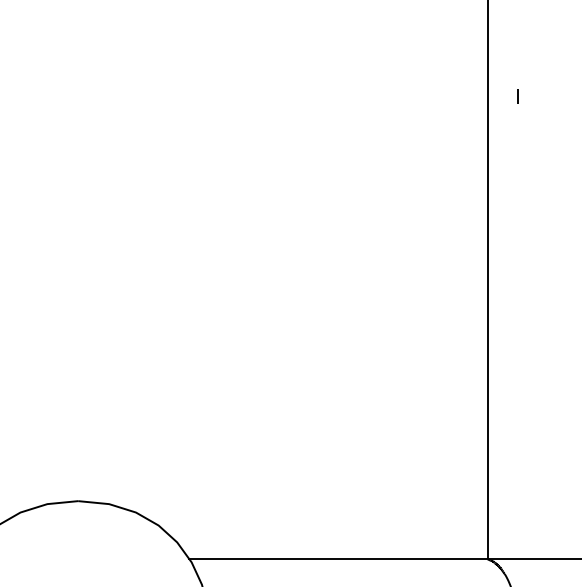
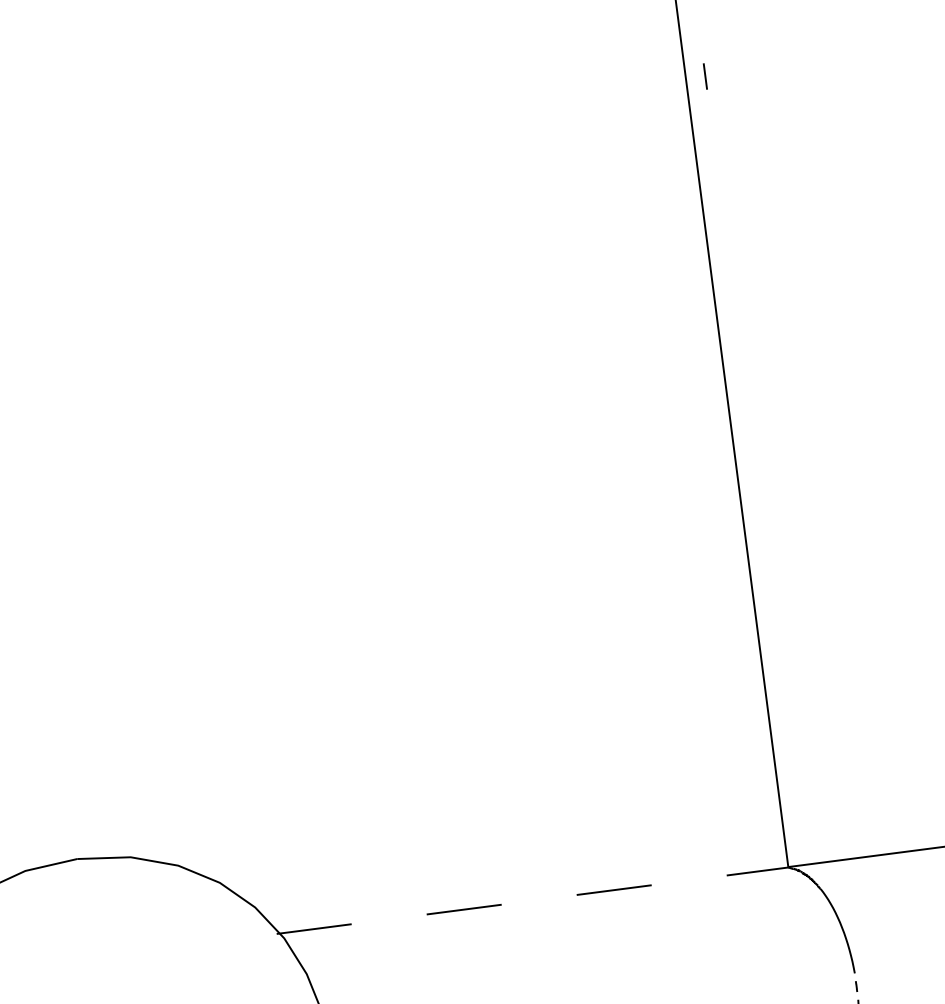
line: (517, 96) -> (704, 76), moved
line: (338, 559) -> (533, 900), solid -> dashed

